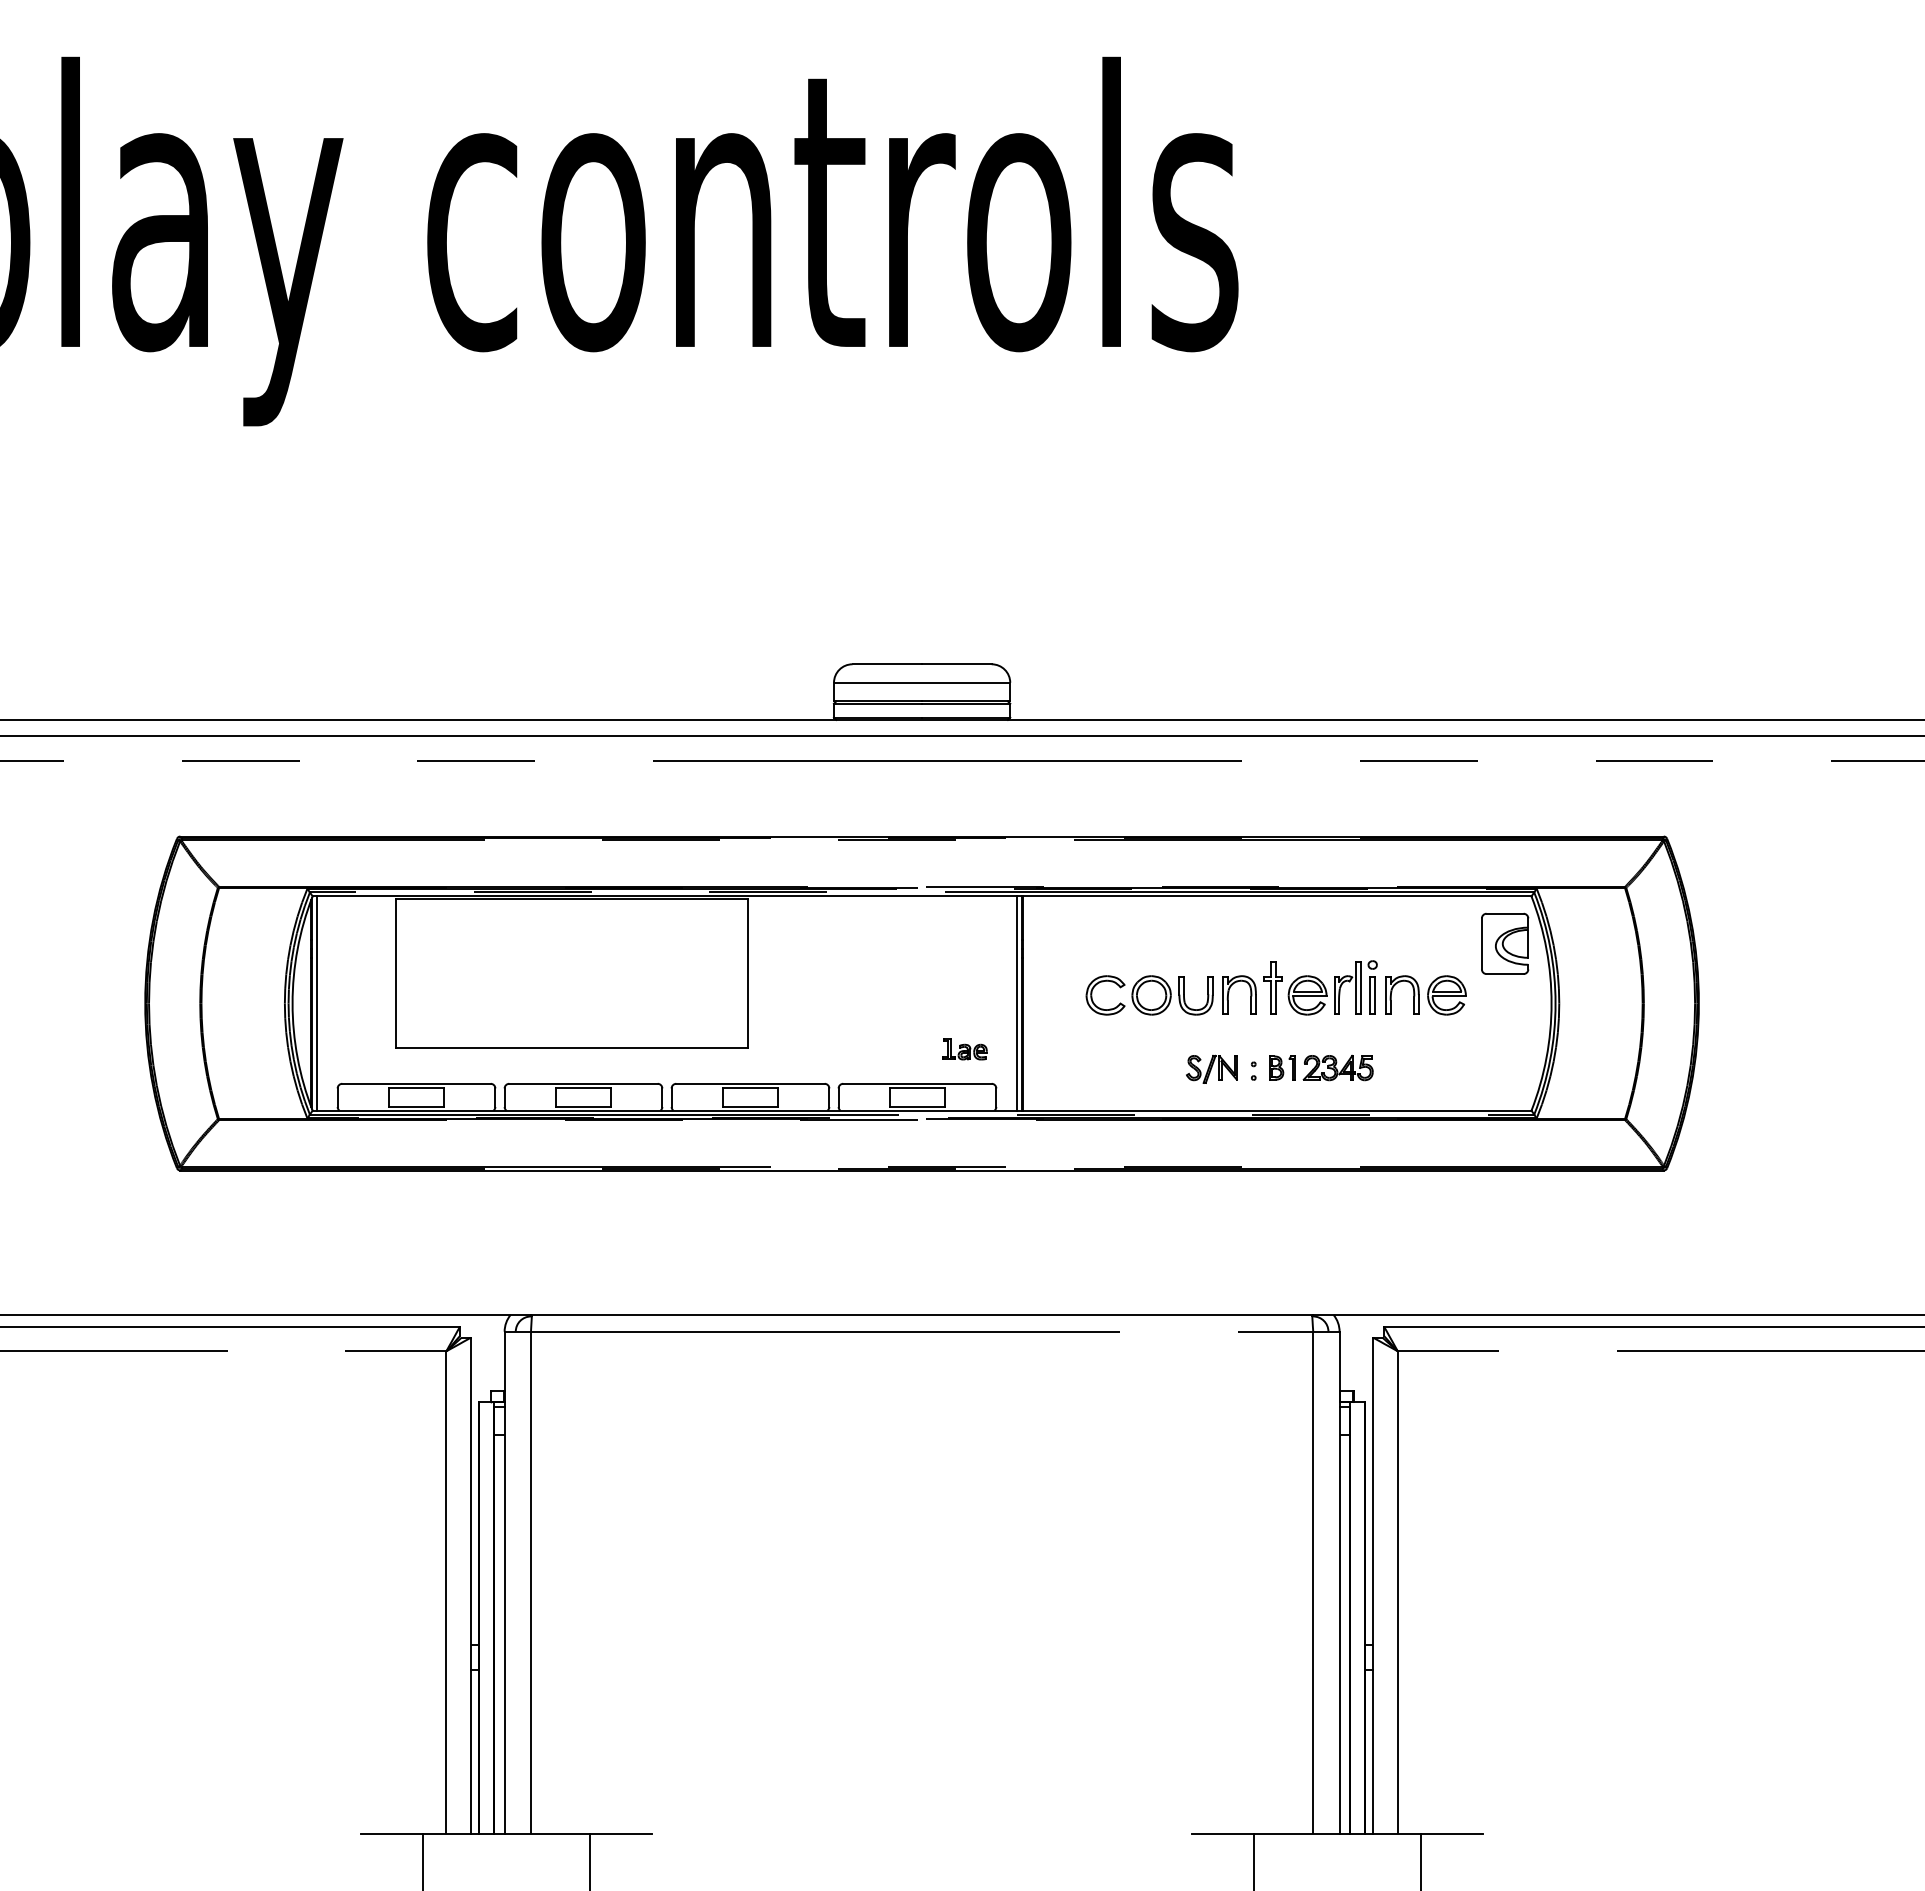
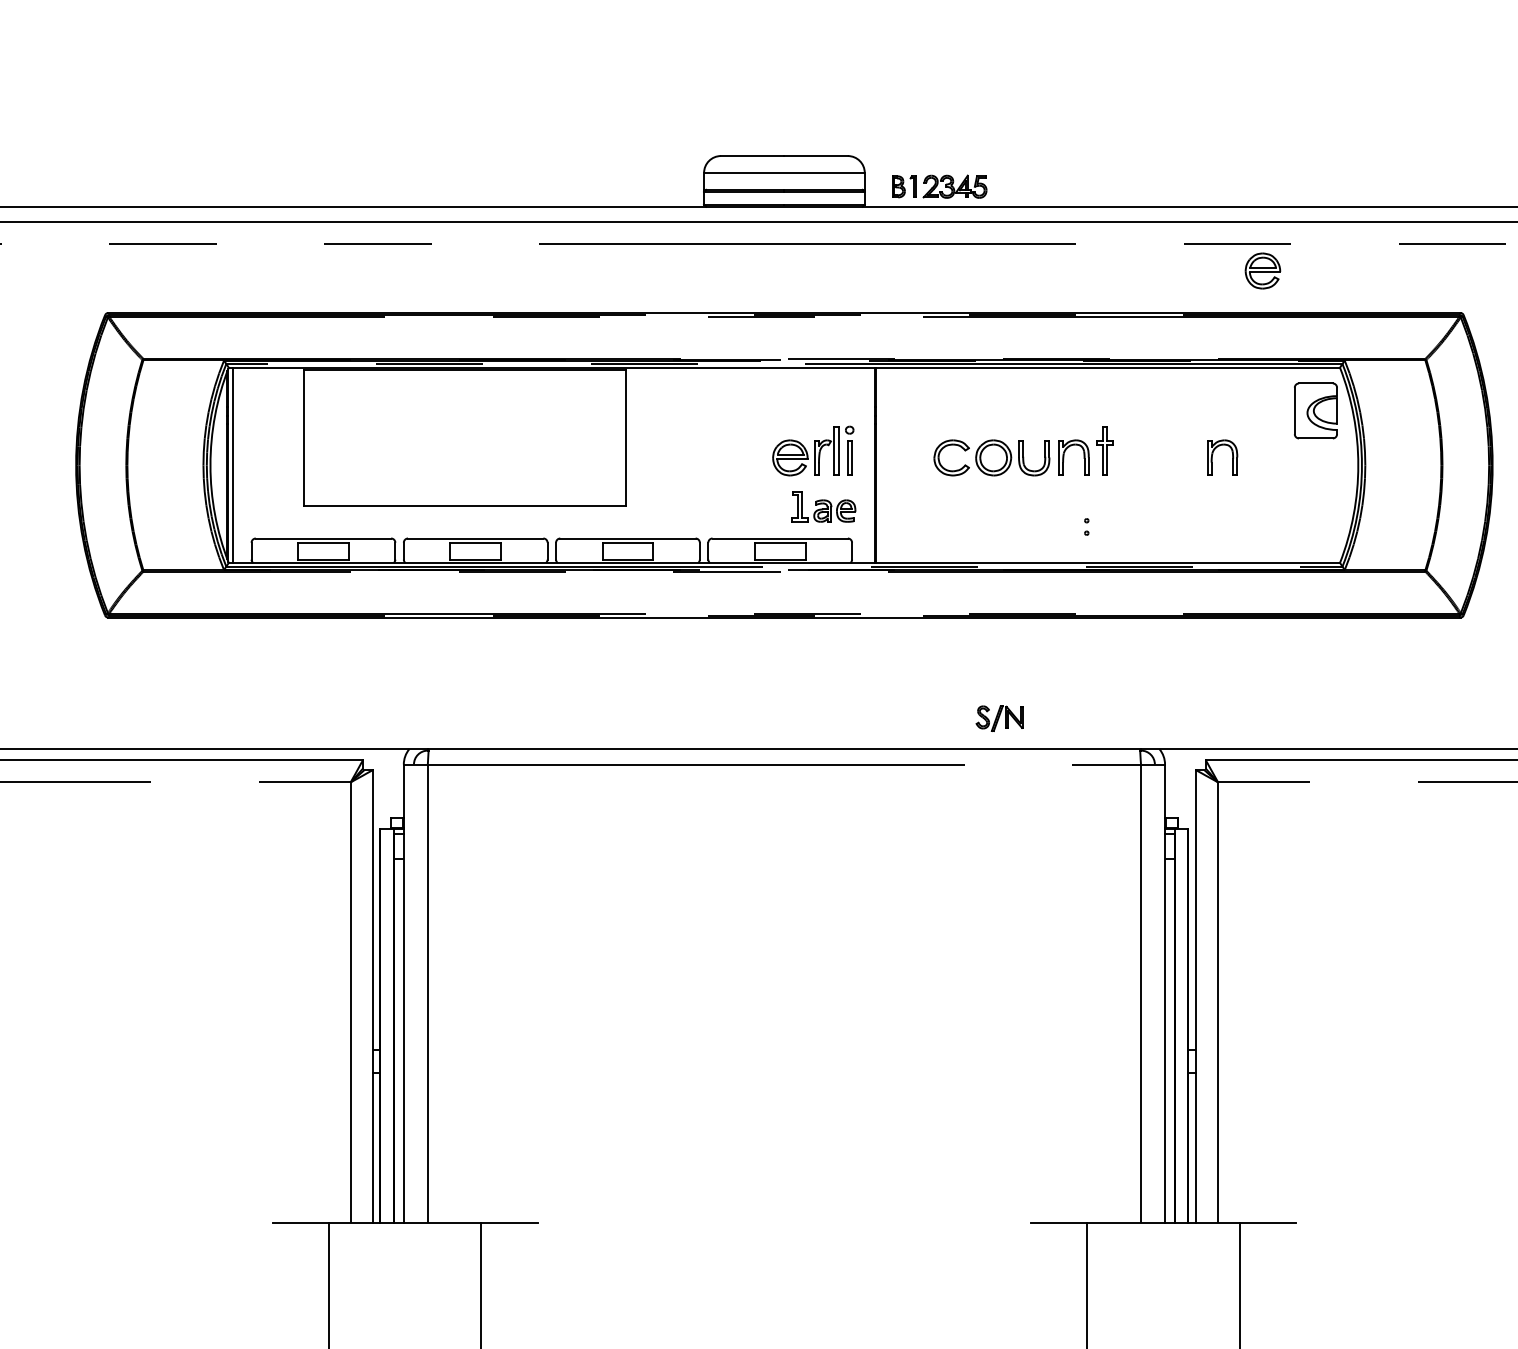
part: (1332, 987) -> (813, 450), moved
part: (1446, 995) -> (1262, 271), moved
line: (1017, 1003) -> (871, 465), removed
part: (964, 1049) -> (823, 507), size x1.6
part: (1321, 1067) -> (939, 186), moved
part: (1211, 1068) -> (999, 717), moved

